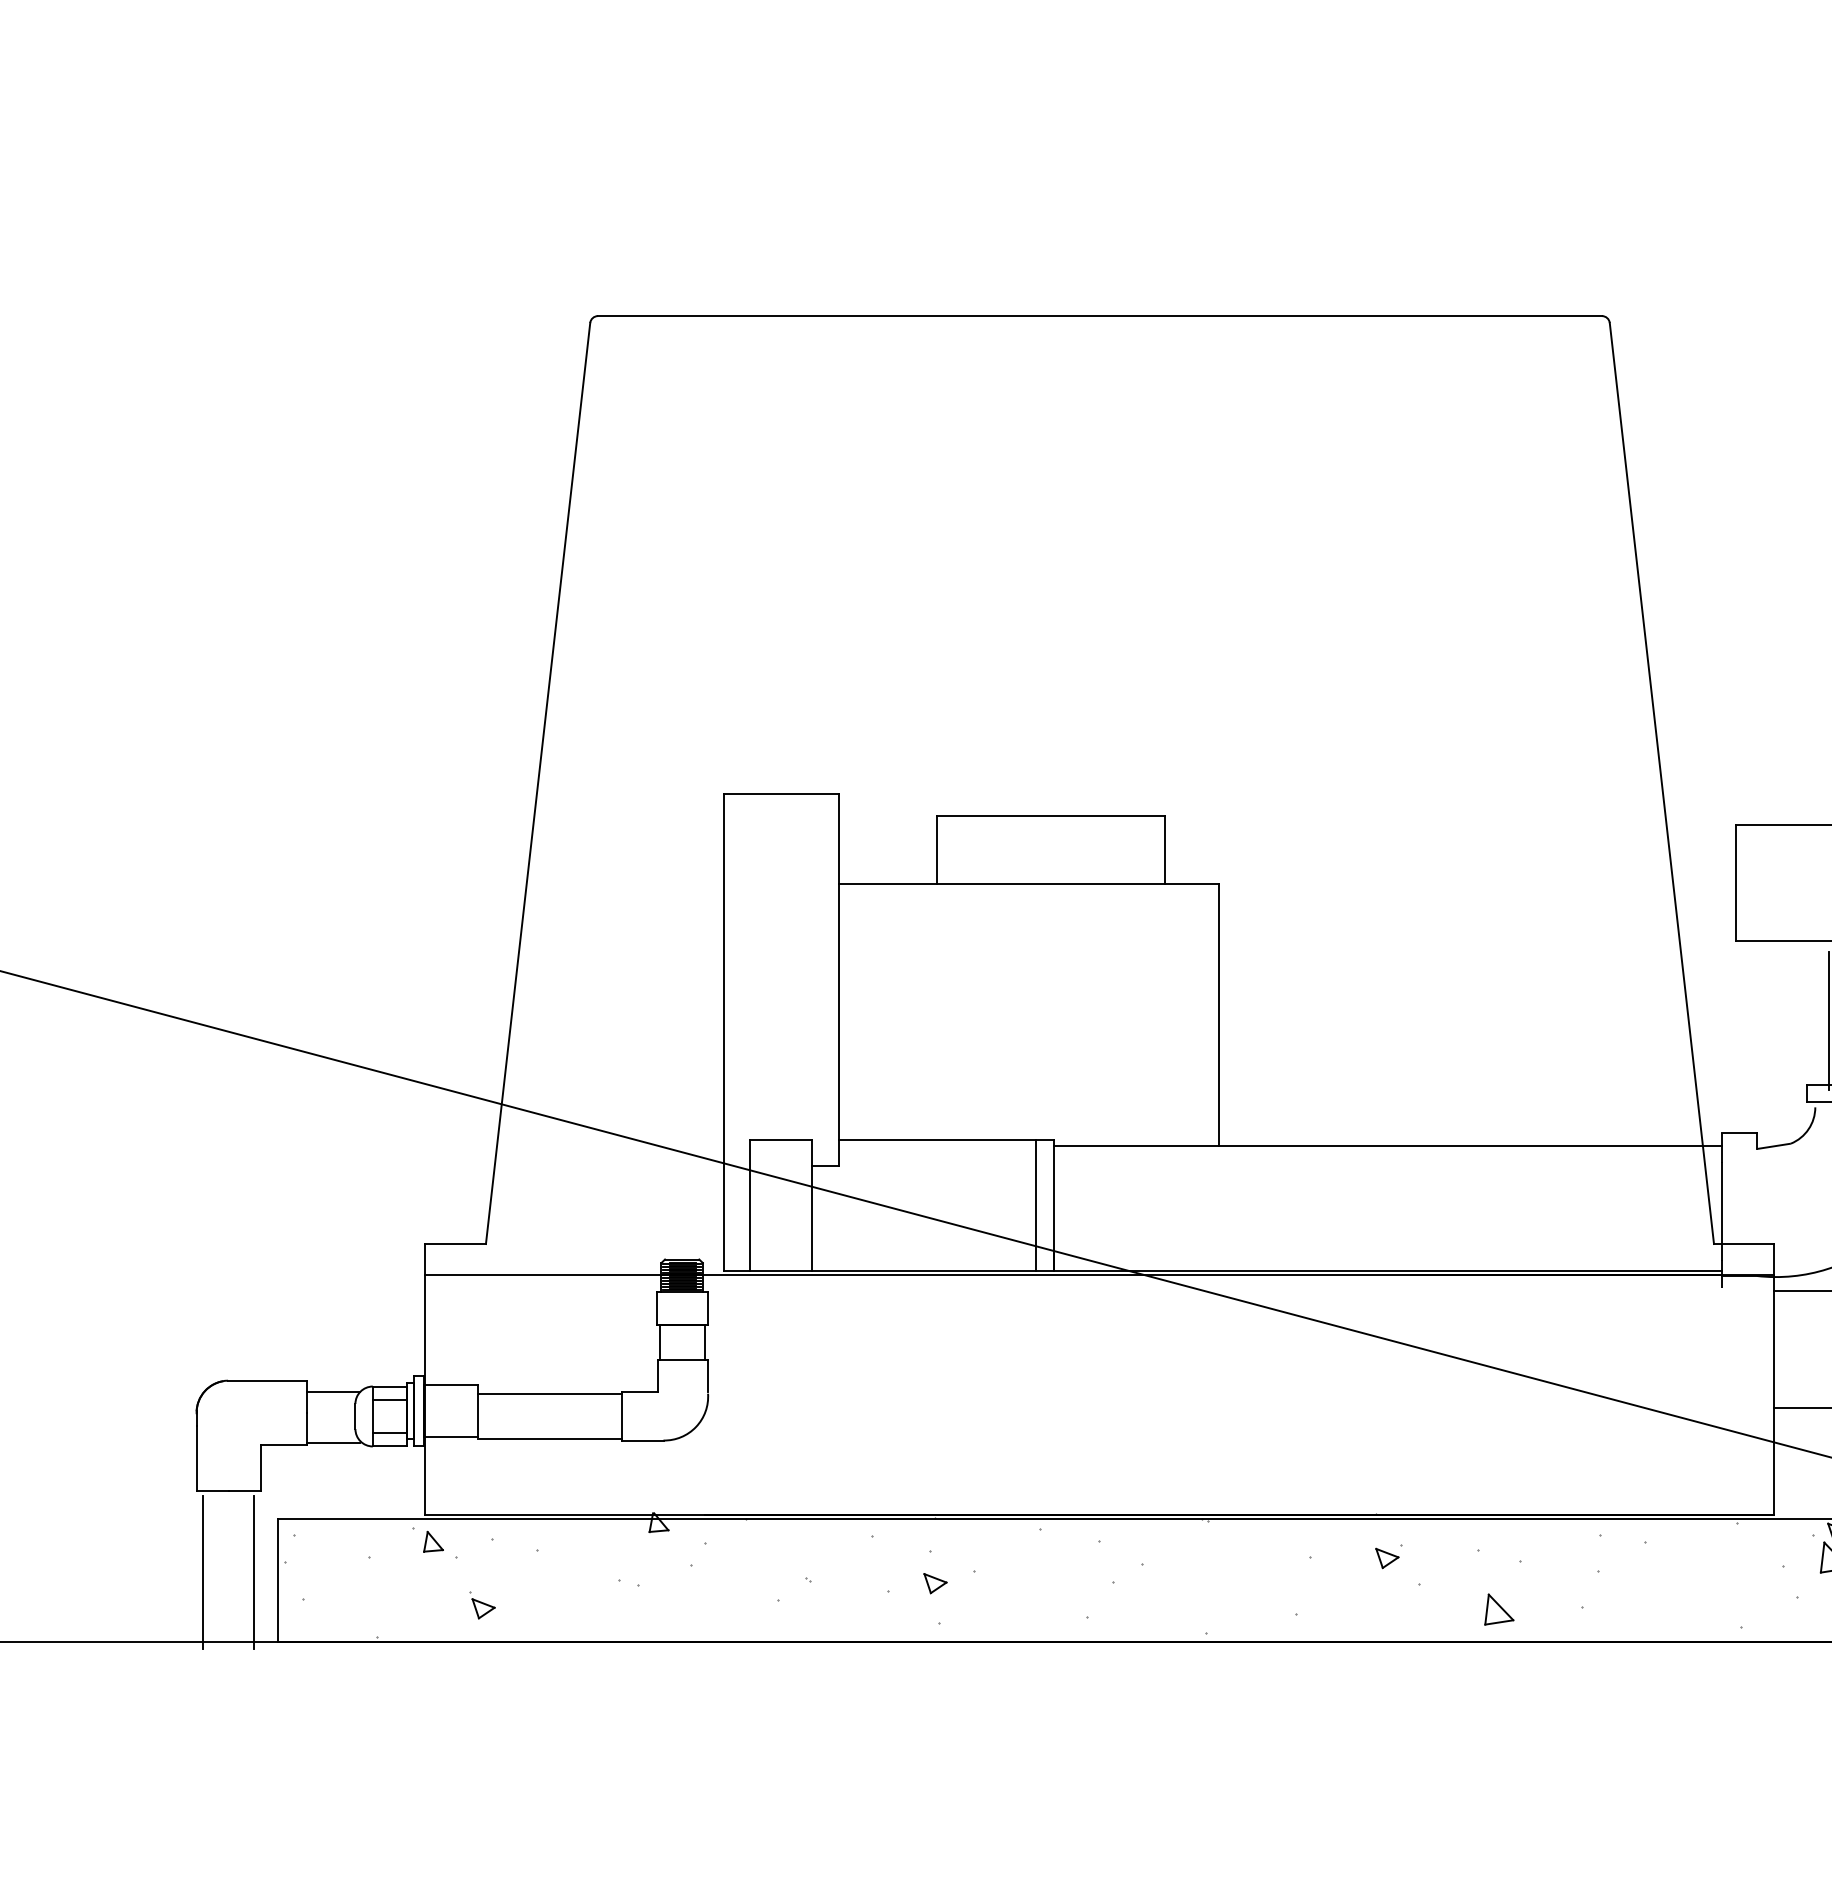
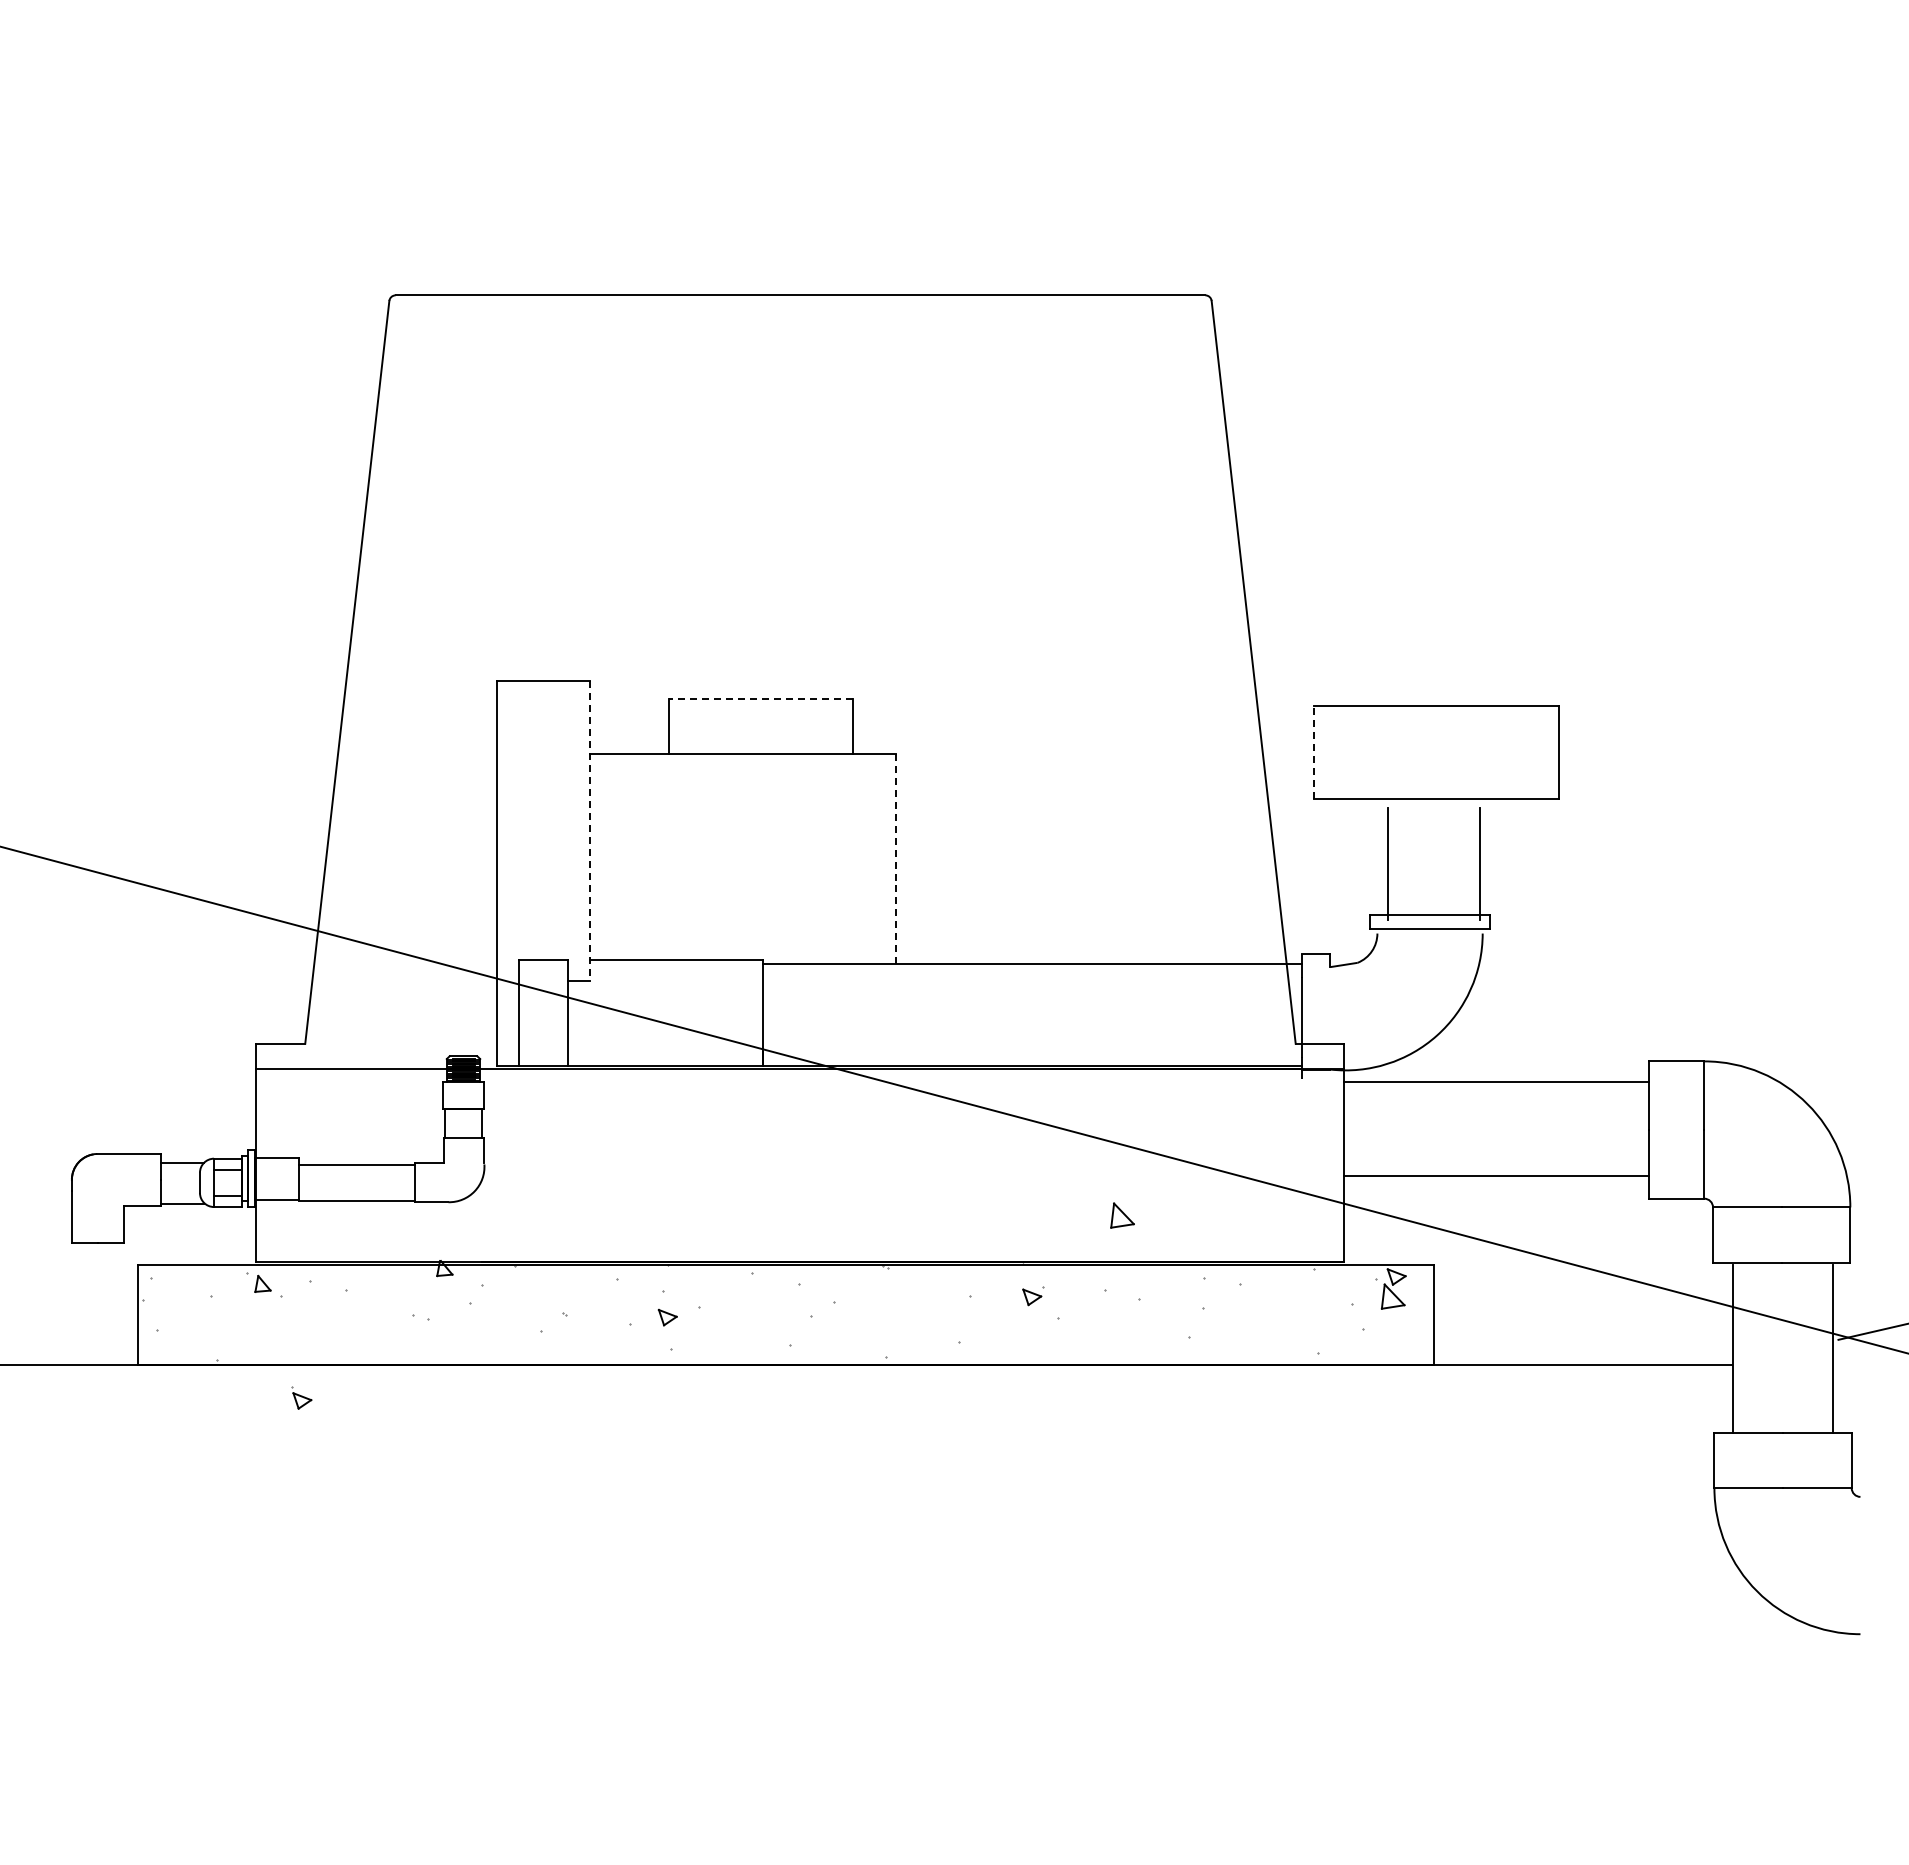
line: (1050, 815) -> (760, 698), solid -> dashed
line: (1736, 882) -> (1313, 752), solid -> dashed
line: (838, 979) -> (589, 830), solid -> dashed
line: (1219, 1015) -> (896, 859), solid -> dashed
line: (1035, 1205) -> (748, 1012), removed
line: (203, 1572) -> (77, 1308), removed
line: (254, 1572) -> (118, 1308), removed
part: (482, 1604) -> (301, 1397), moved
part: (1499, 1609) -> (1122, 1215), moved

